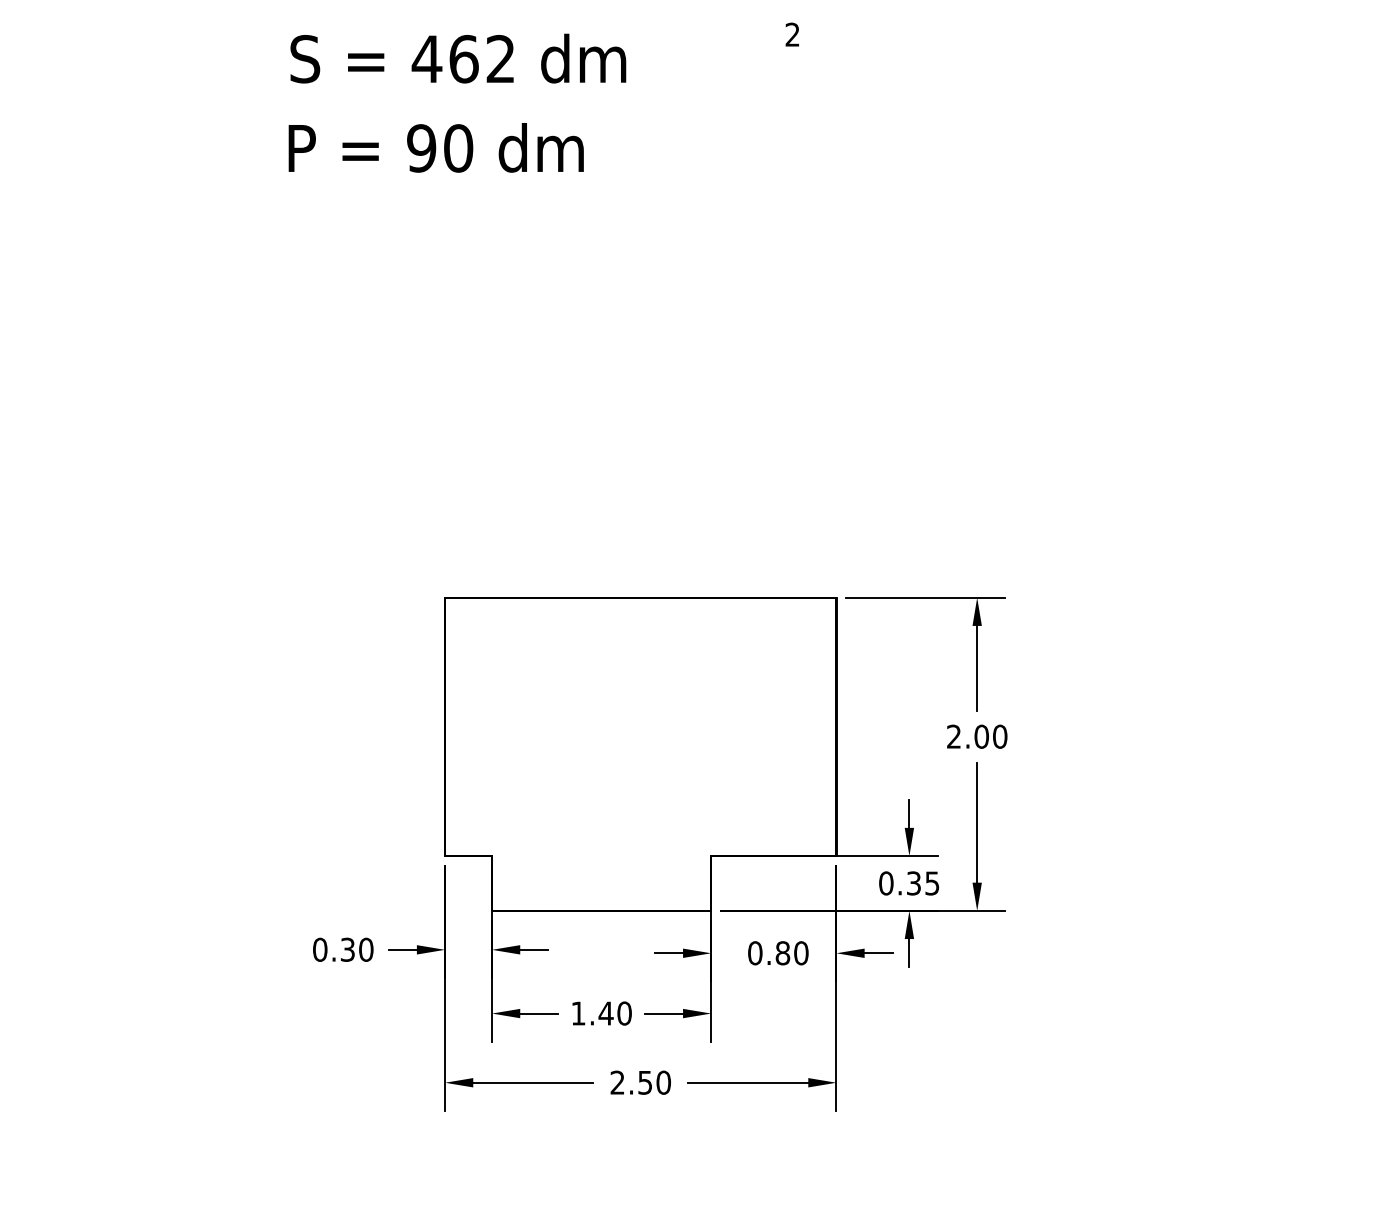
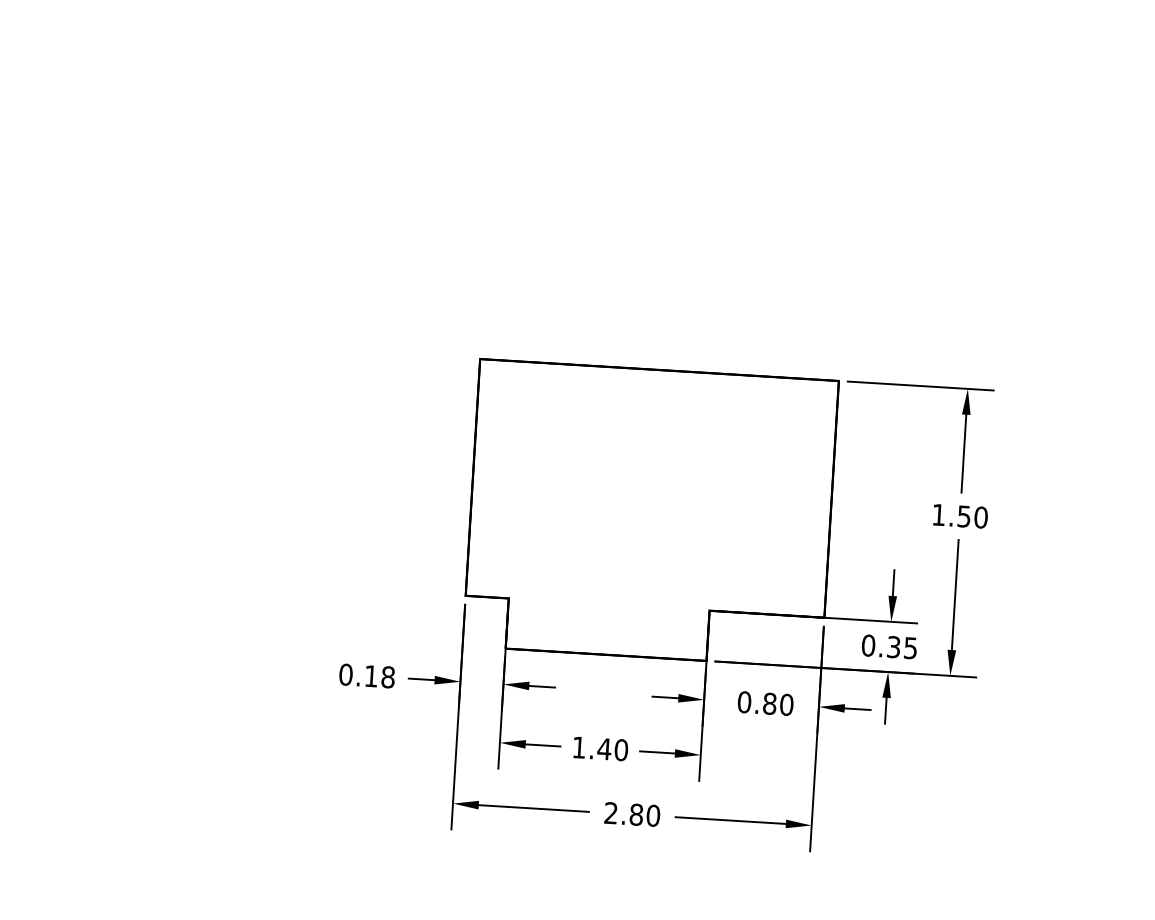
text: (967, 736) -> (951, 515), 2.00 -> 1.50
text: (357, 949) -> (380, 676), 0.30 -> 0.18
text: (645, 1082) -> (636, 814), 2.50 -> 2.80

